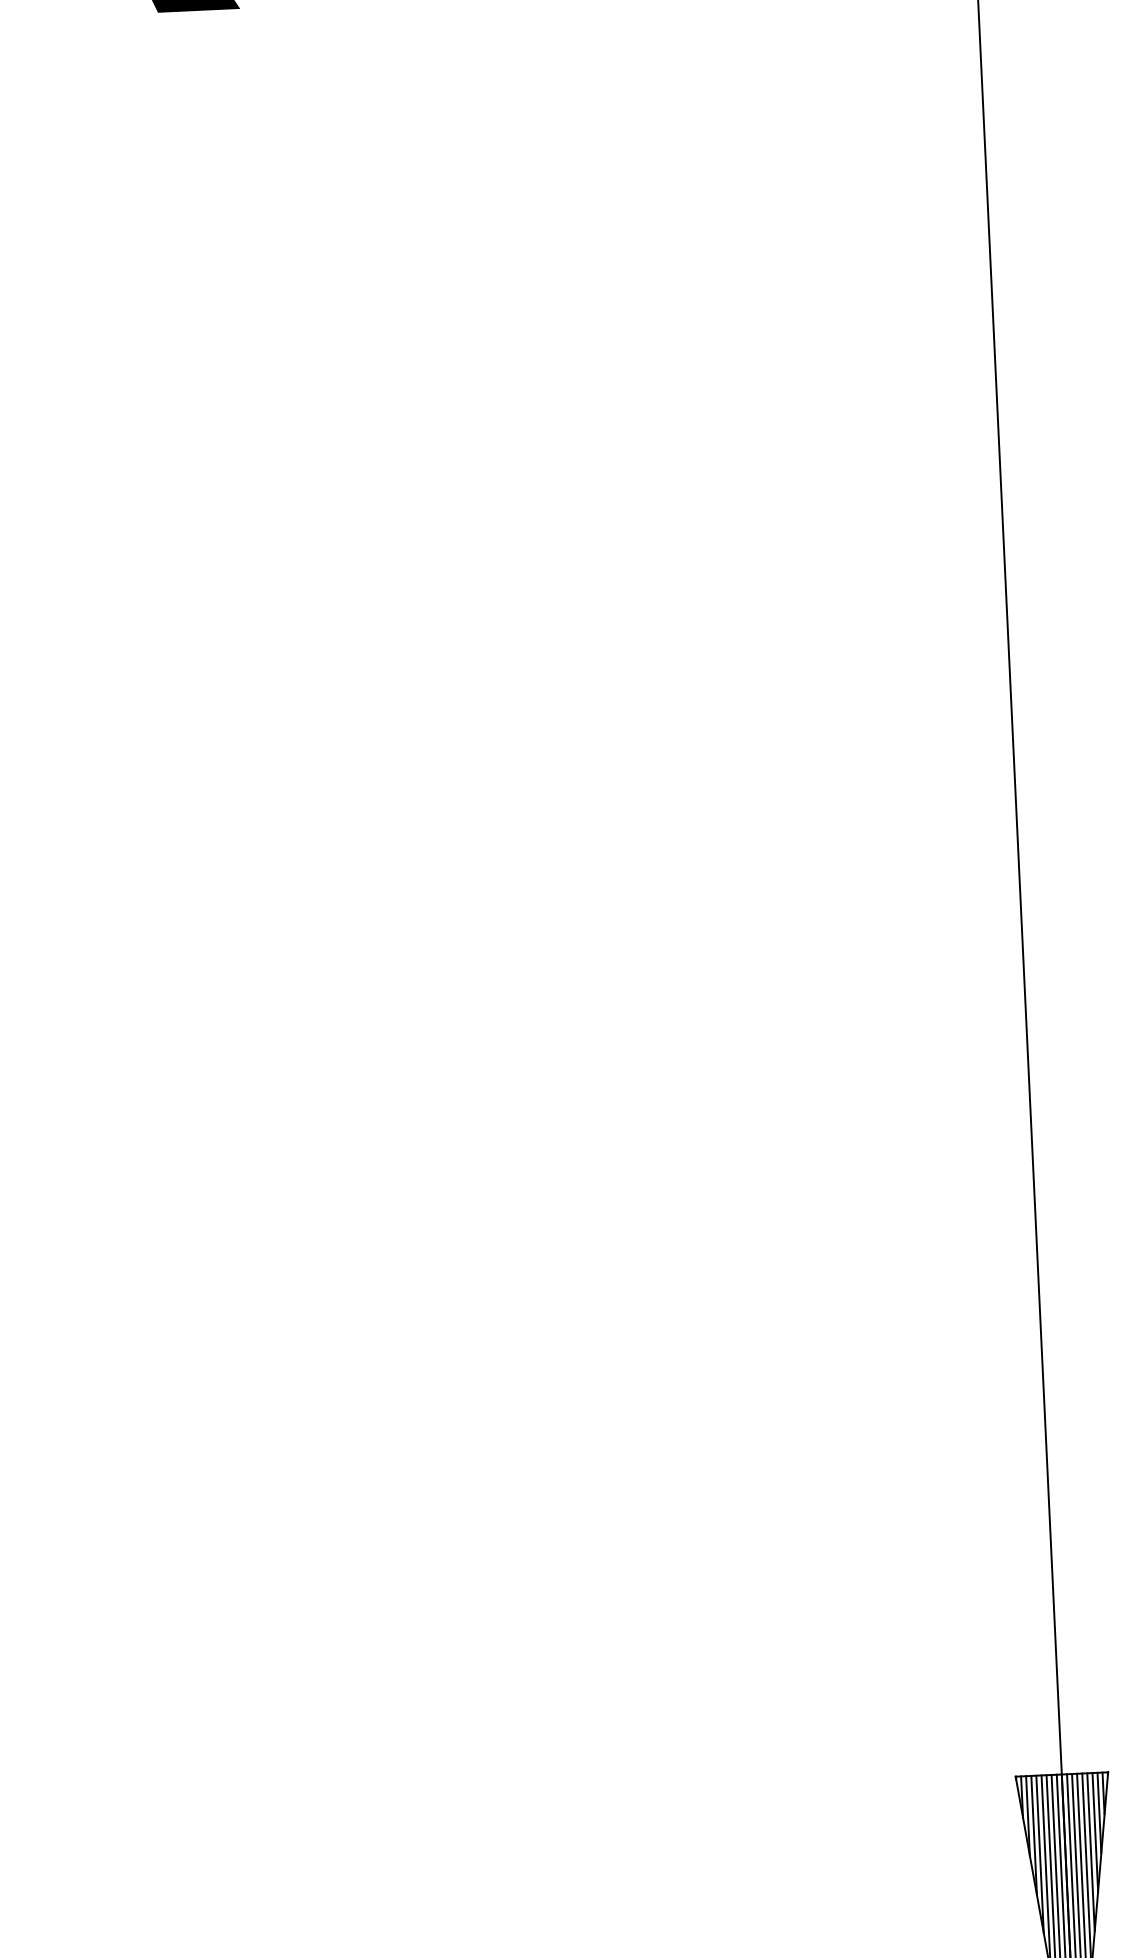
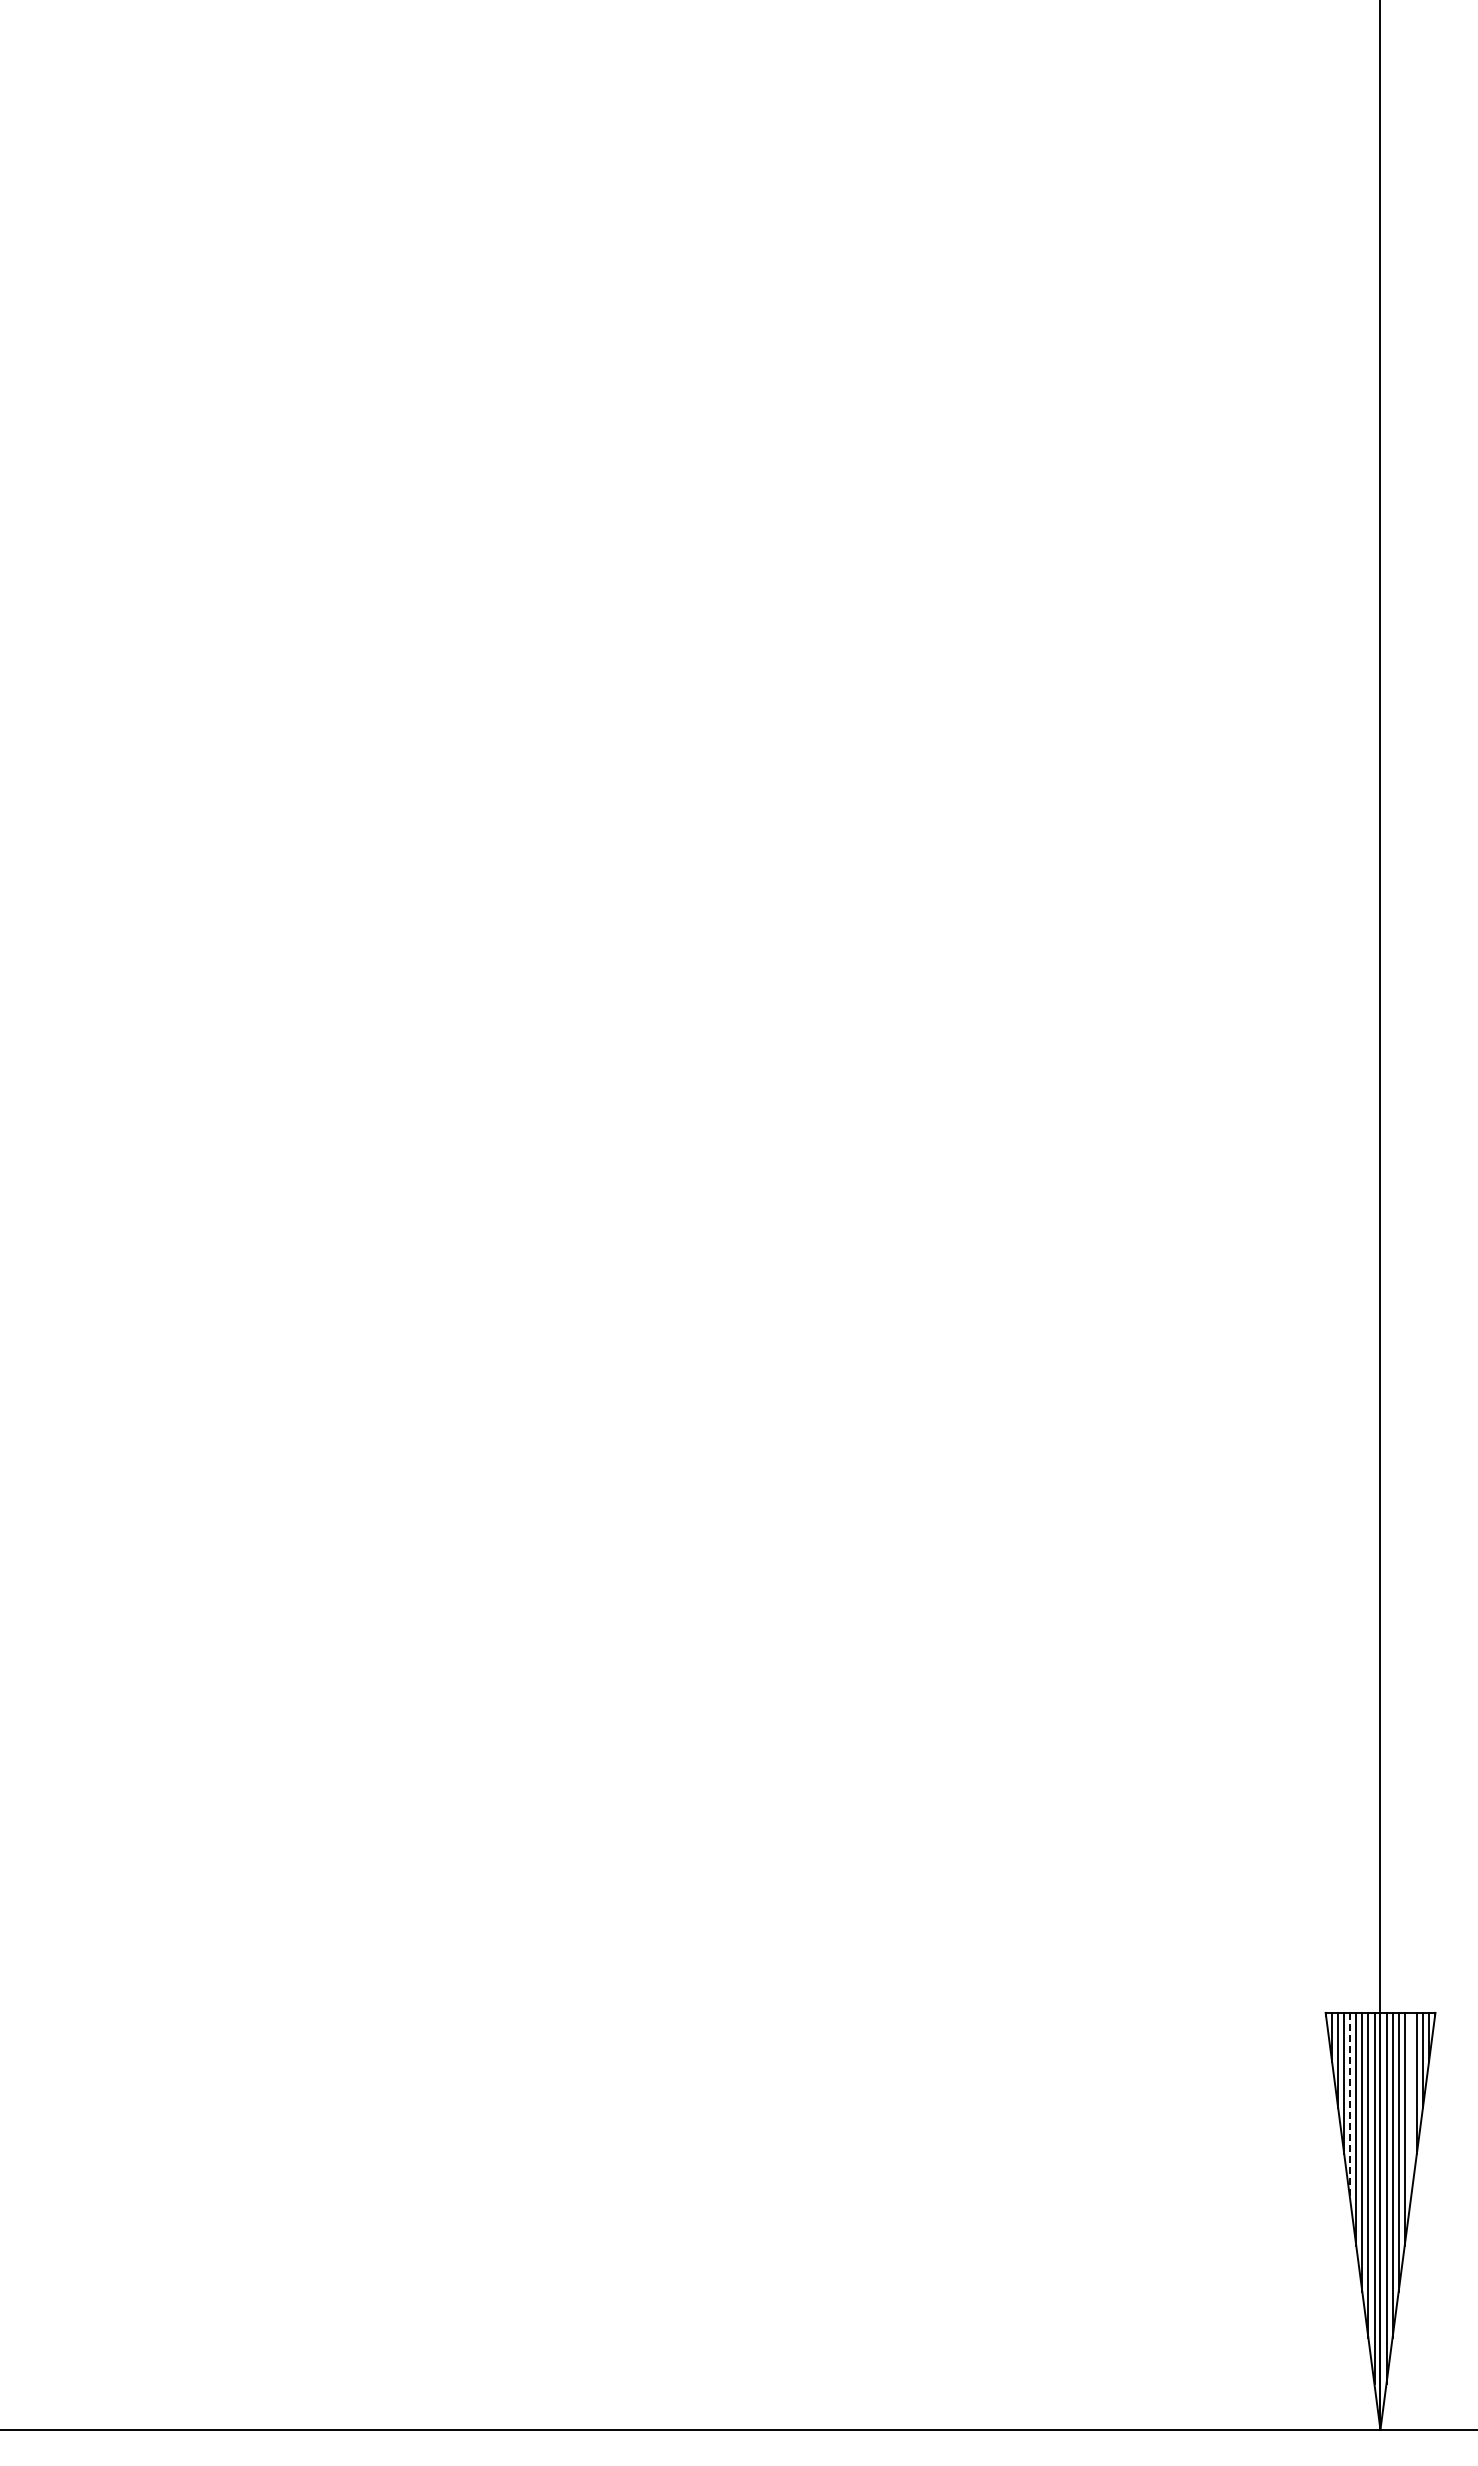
line: (1090, 1851) -> (1410, 2105), removed
line: (1040, 1854) -> (1350, 2106), solid -> dashed

